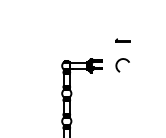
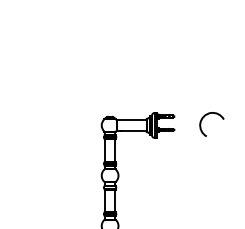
part: (122, 40) -> (211, 79), removed

